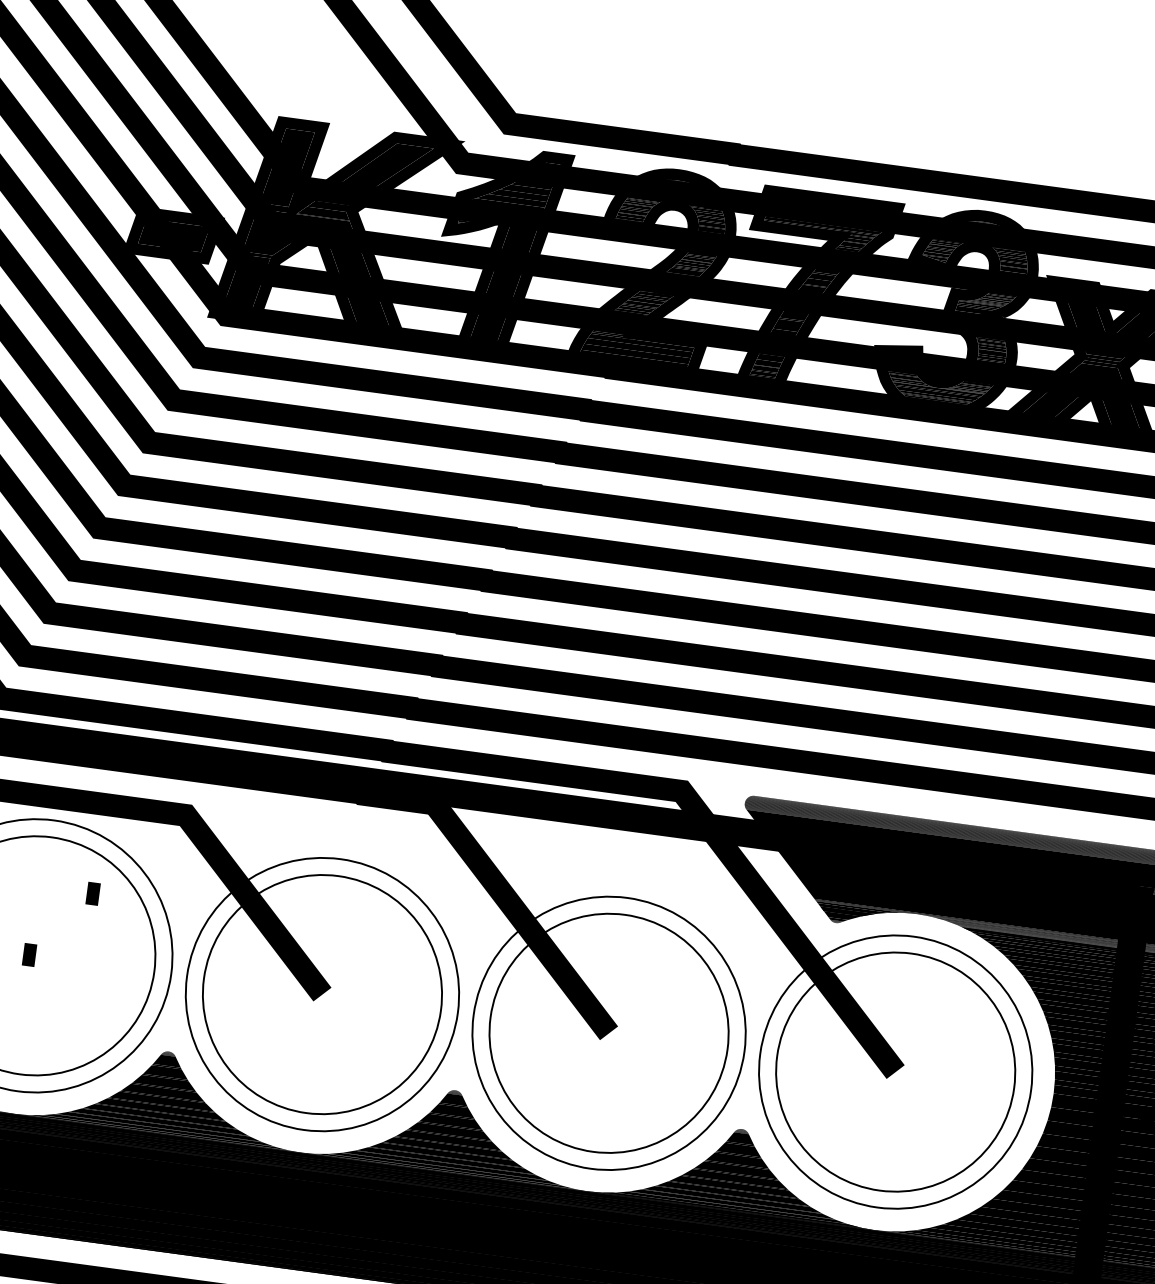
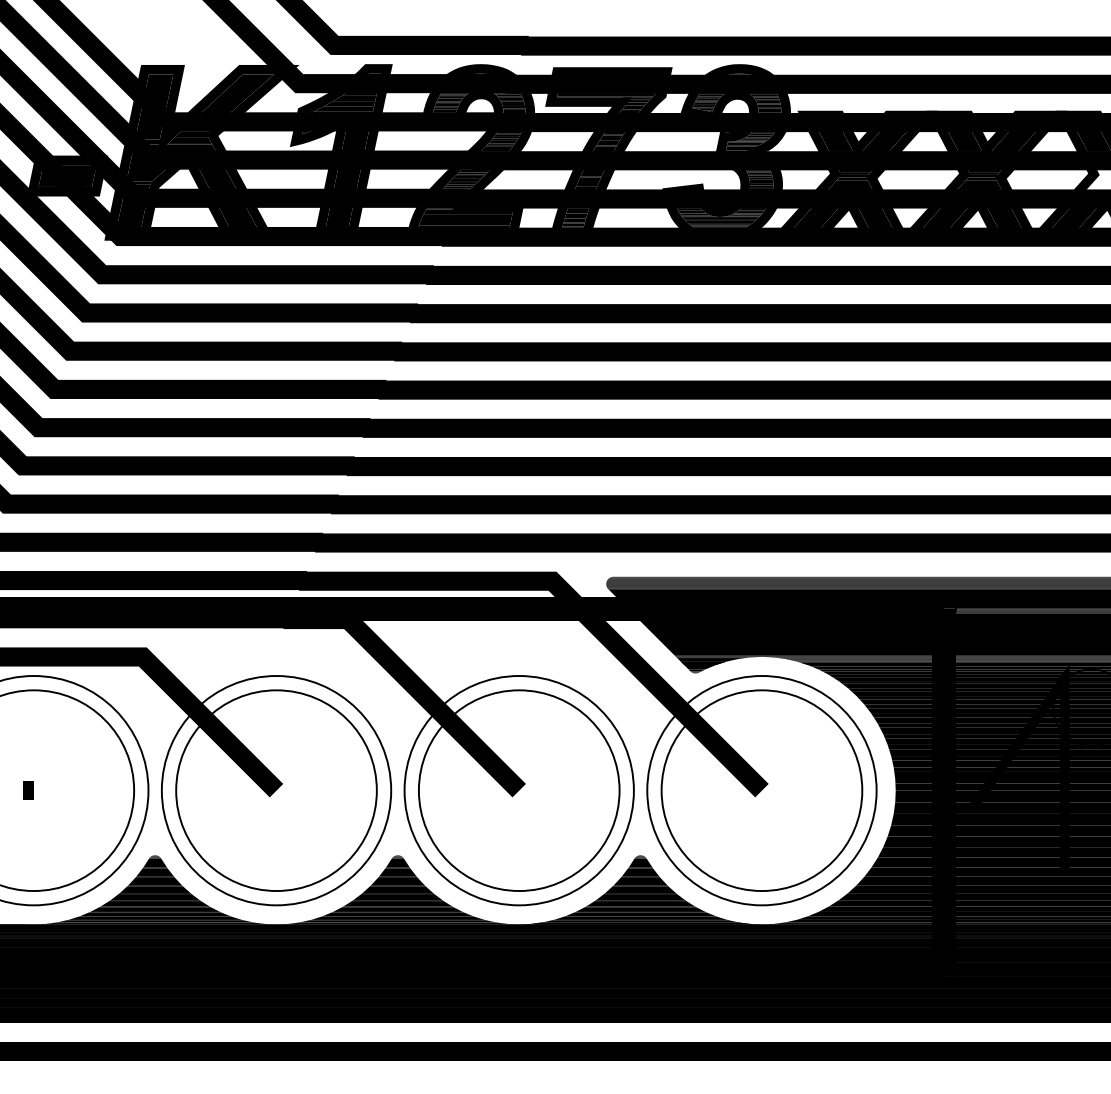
line: (93, 893) -> (74, 732), removed

